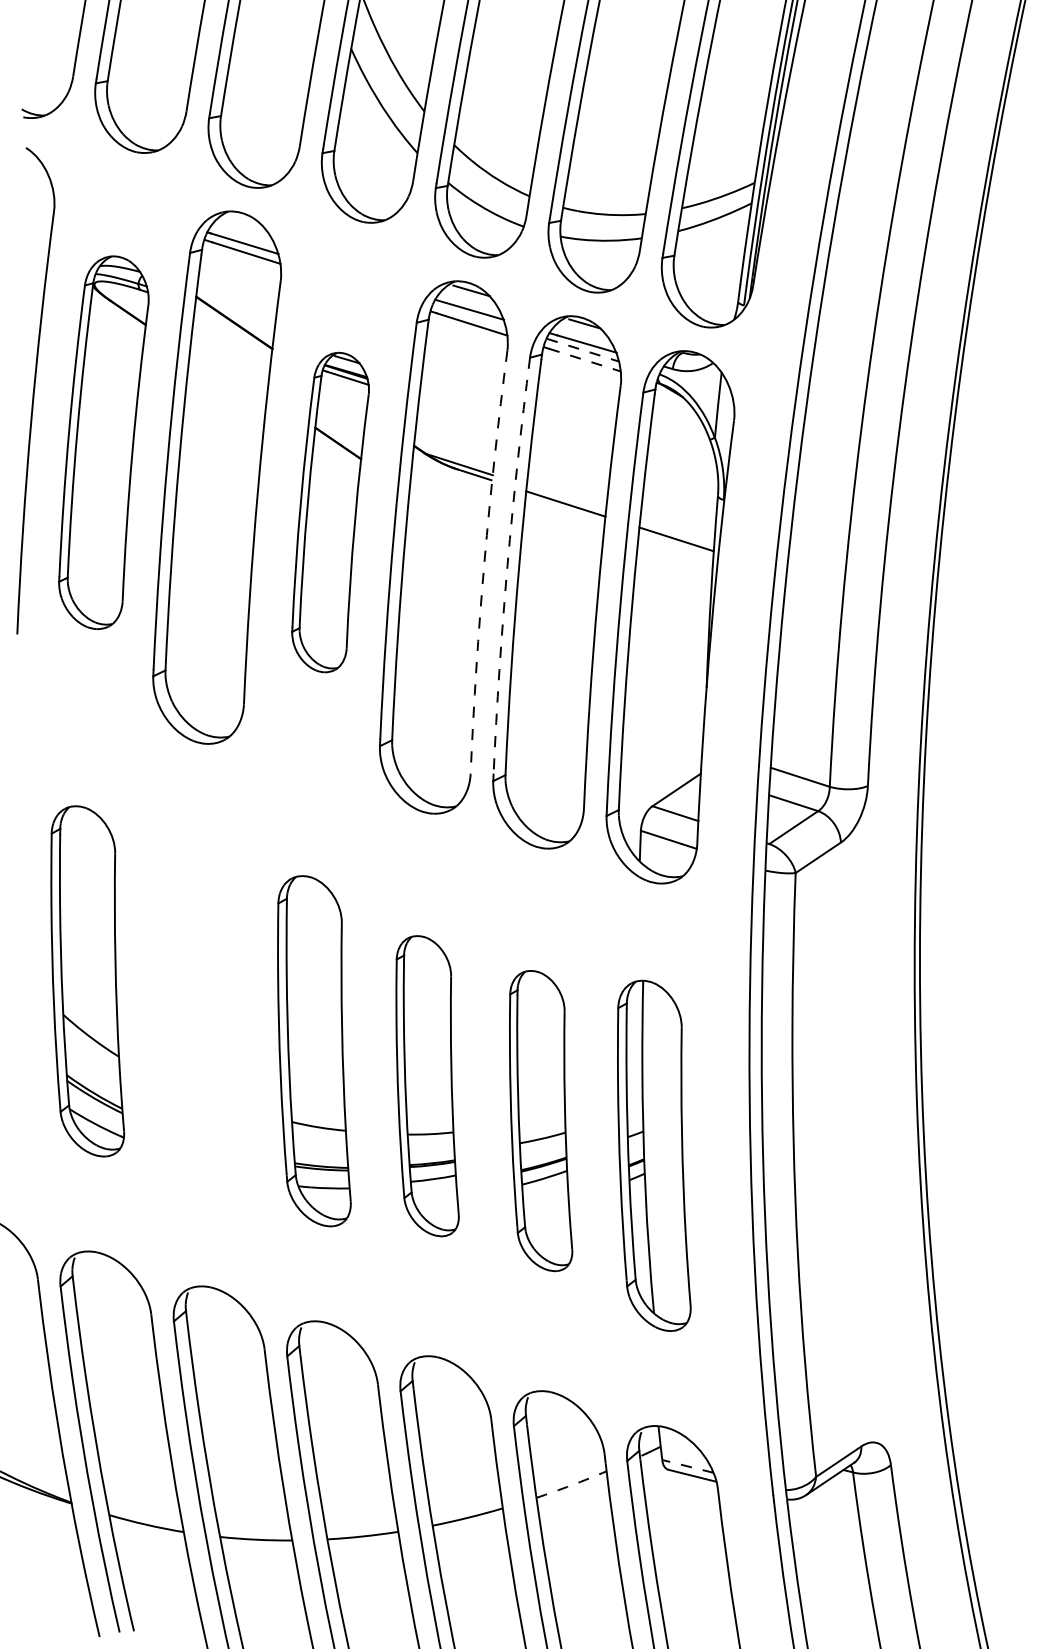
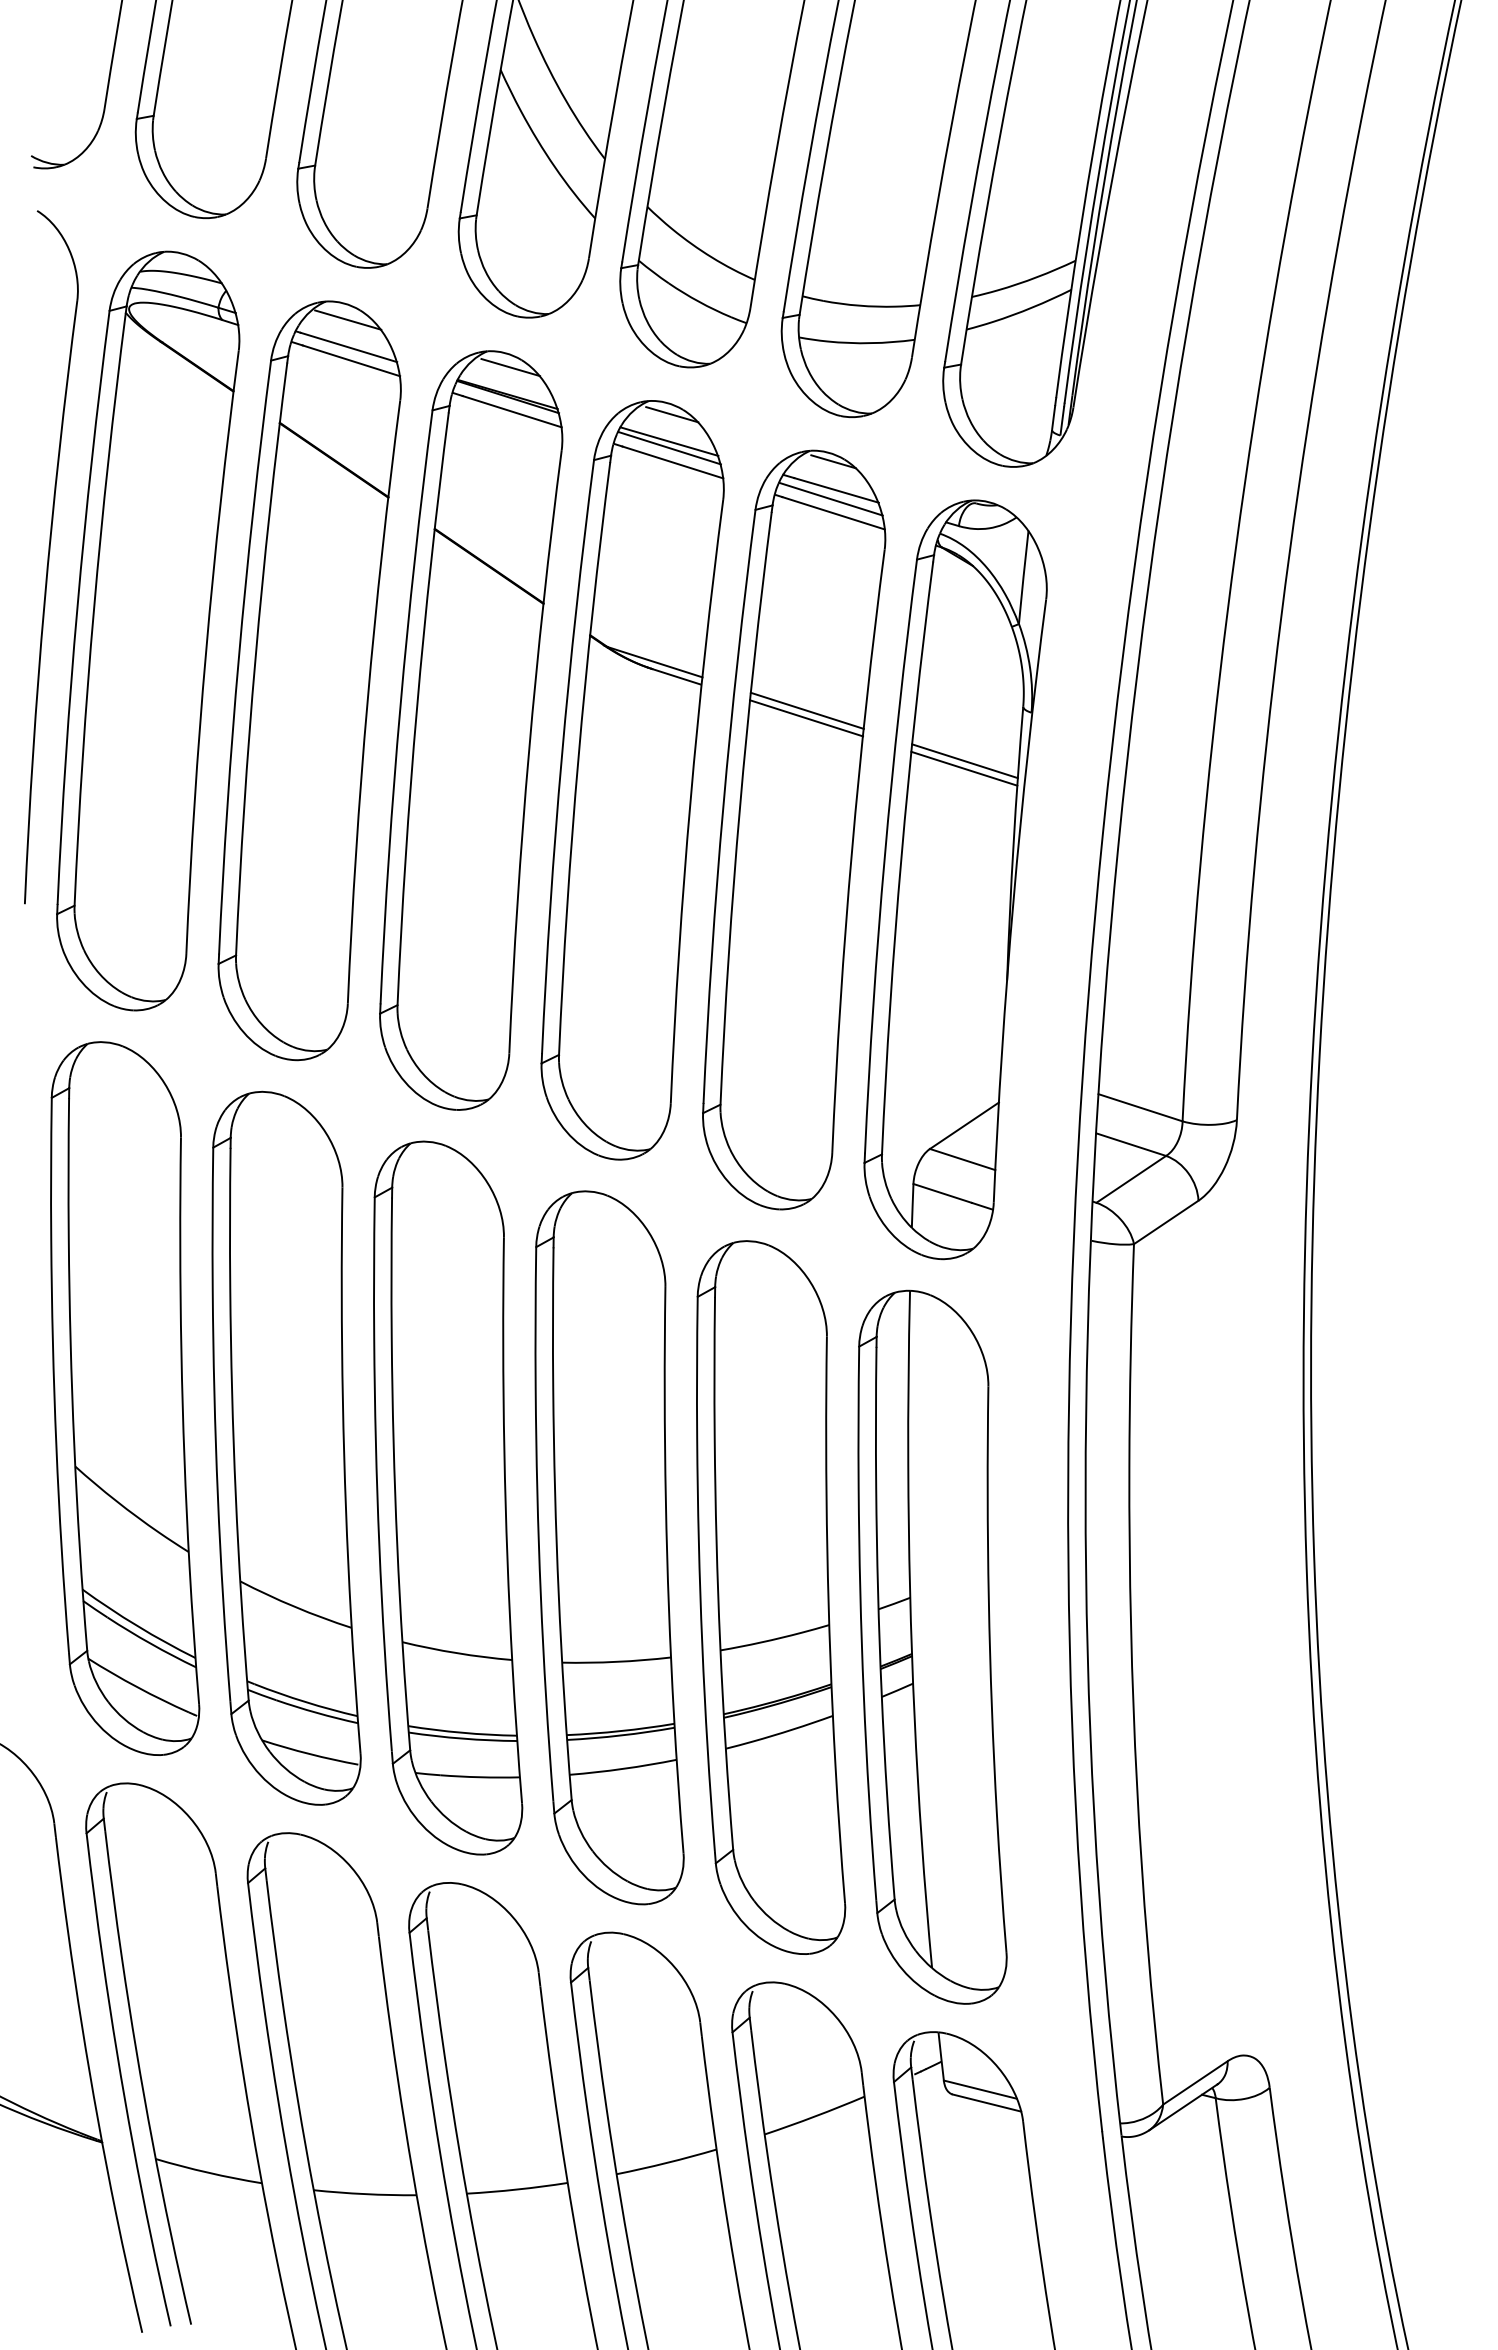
line: (244, 224) -> (348, 319), added
line: (469, 314) -> (669, 448), added
line: (583, 350) -> (831, 499), dashed -> solid
line: (584, 360) -> (833, 513), dashed -> solid
part: (104, 442) -> (148, 630), size x1.43
line: (565, 498) -> (806, 710), added
part: (330, 512) -> (471, 730), size x1.67
line: (676, 534) -> (964, 761), added
arc: (484, 562) -> (690, 801), dashed -> solid
arc: (507, 565) -> (723, 806), dashed -> solid
part: (87, 981) -> (125, 1398), size x1.43
part: (200, 1015) -> (286, 1447), added
part: (314, 1050) -> (448, 1497), size x1.43
part: (427, 1085) -> (609, 1547), size x1.67
part: (541, 1121) -> (771, 1597), size x1.67
part: (654, 1155) -> (932, 1646), size x1.43
line: (687, 1466) -> (980, 2089), dashed -> solid
arc: (572, 1485) -> (815, 2116), dashed -> solid

